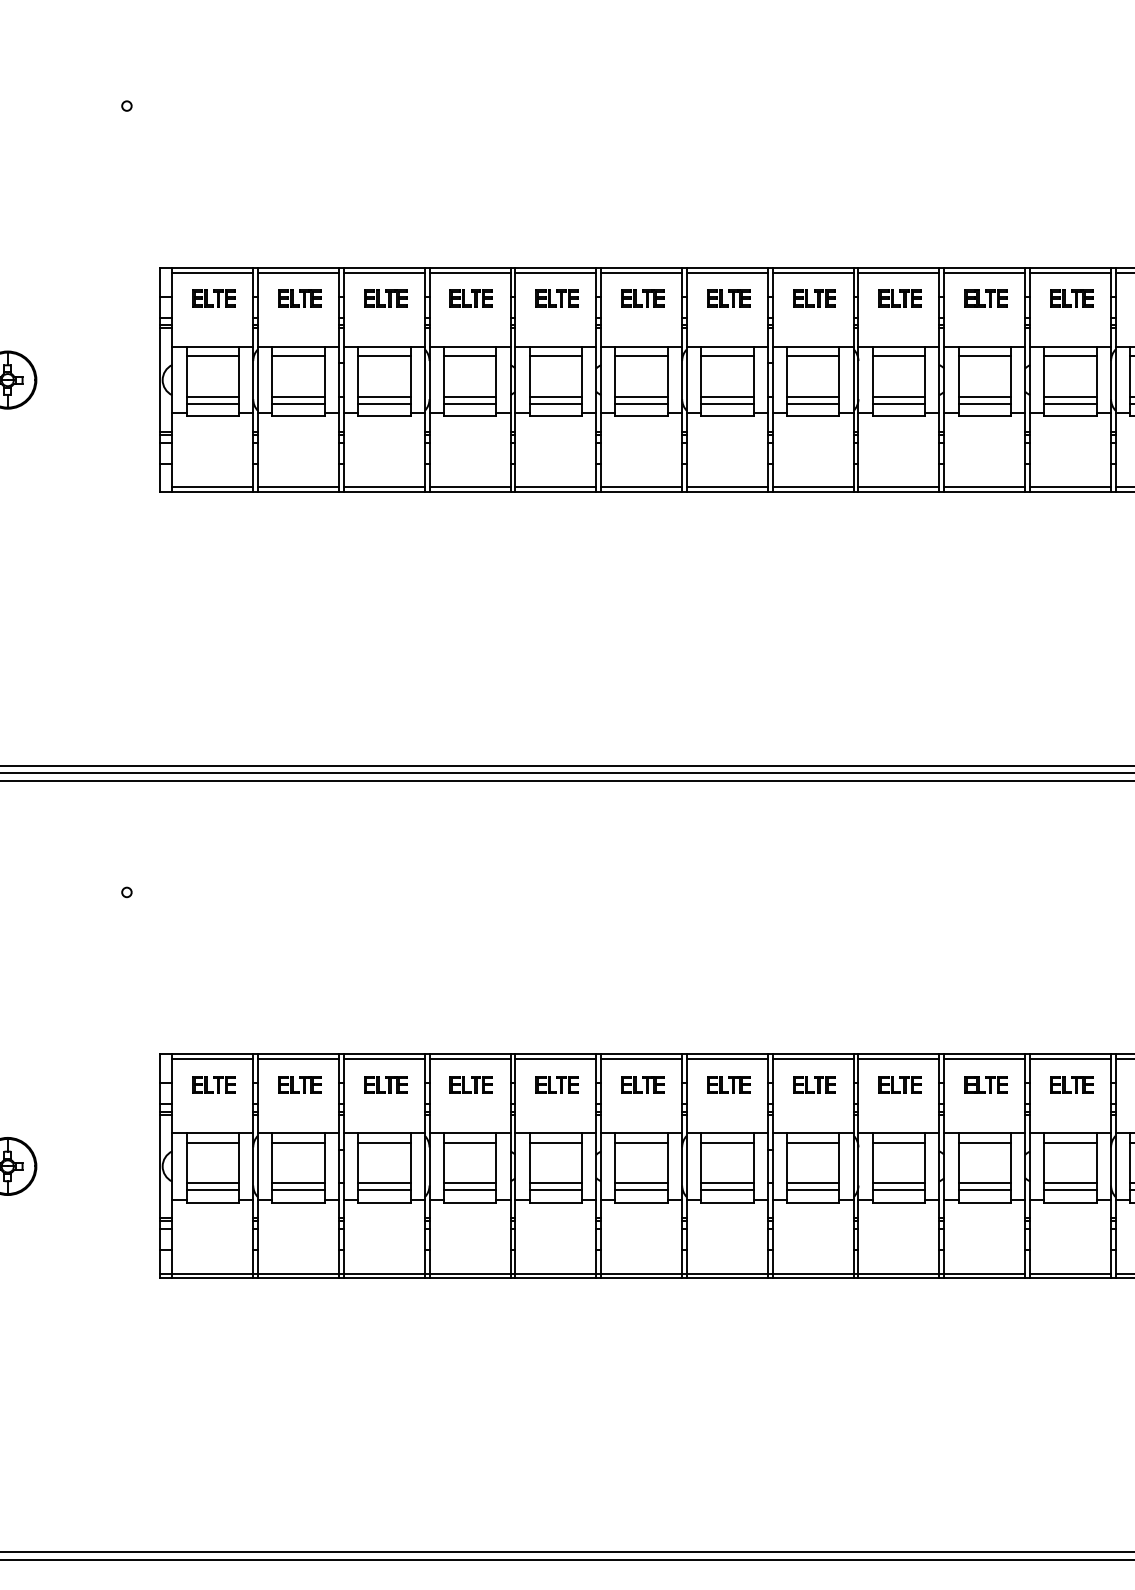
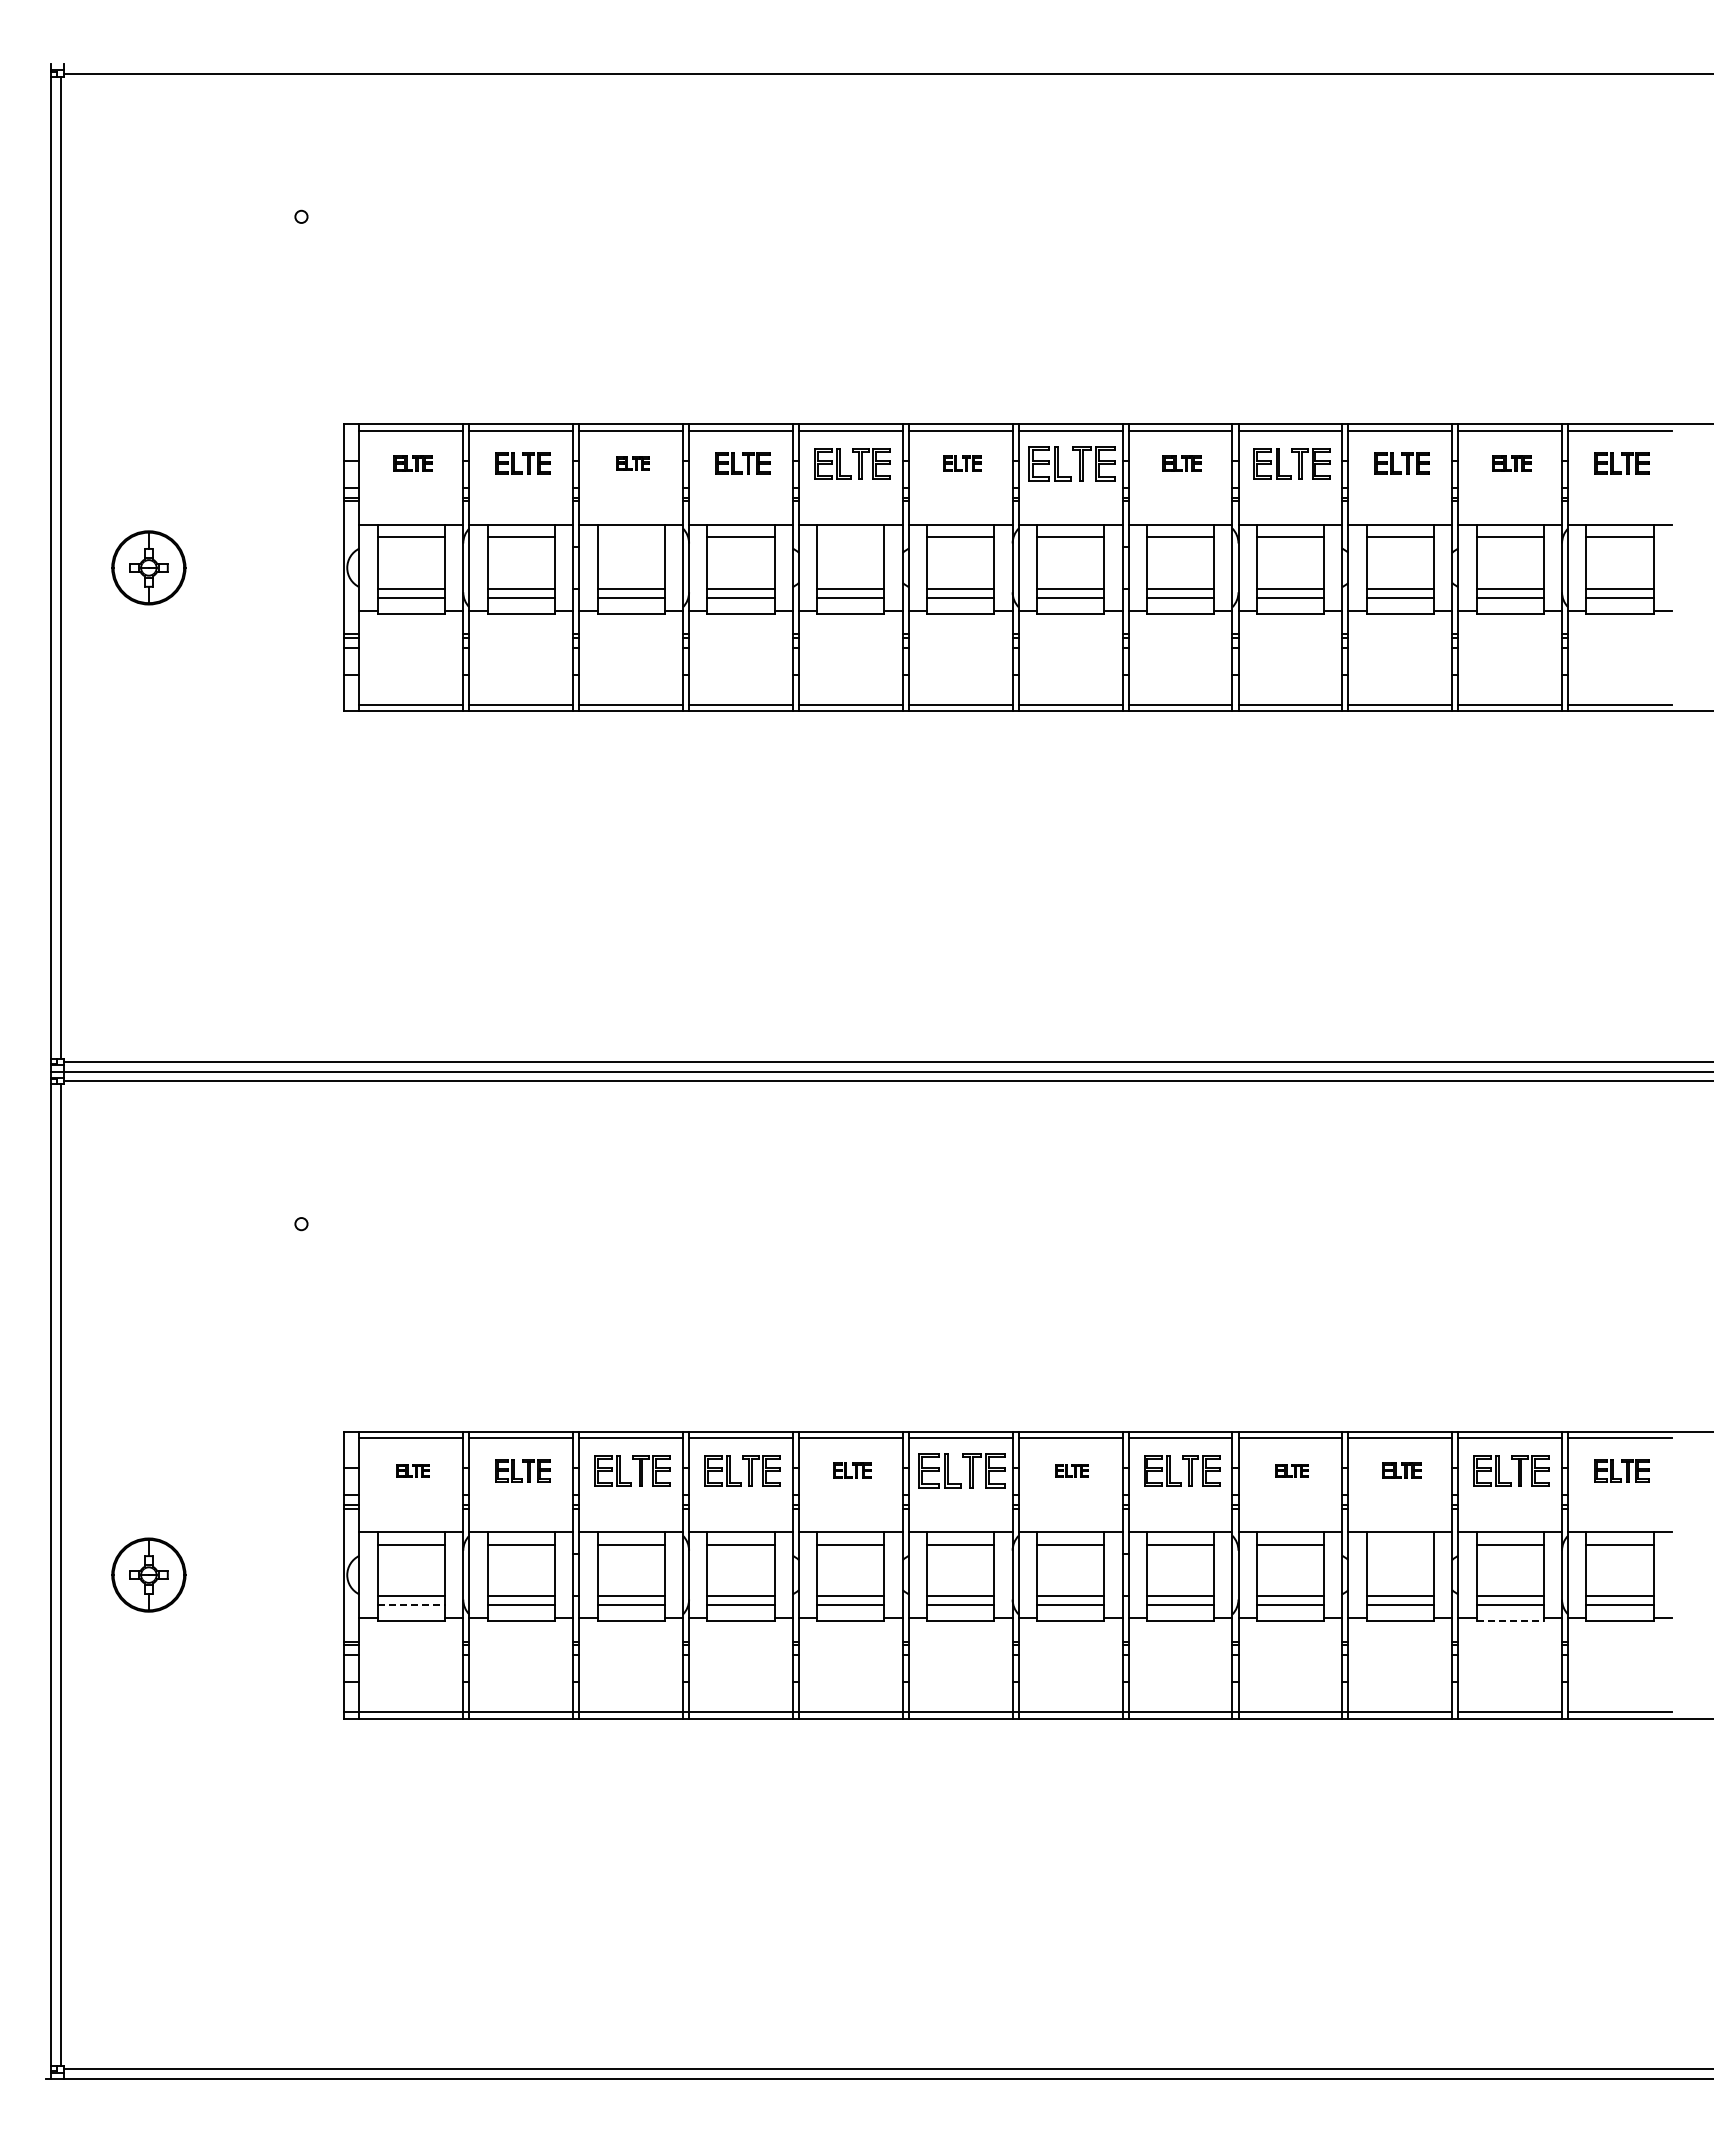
part: (213, 298) -> (412, 463), size x0.7
part: (385, 298) -> (632, 463), size x0.6
part: (557, 298) -> (852, 463), size x1.4
part: (642, 298) -> (962, 463), size x0.7
part: (728, 298) -> (1071, 463), size x1.6
part: (813, 298) -> (1181, 463), size x0.7
part: (899, 298) -> (1291, 463), size x1.4
part: (1071, 298) -> (1511, 463), size x0.7
line: (383, 356) -> (630, 537), removed
line: (555, 356) -> (850, 537), removed
part: (213, 1084) -> (412, 1470), size x0.6
part: (385, 1084) -> (632, 1470), size x1.4
part: (471, 1084) -> (742, 1470), size x1.4
part: (557, 1084) -> (852, 1470), size x0.7
part: (642, 1084) -> (962, 1470), size x1.6
part: (728, 1084) -> (1071, 1470), size x0.6
part: (813, 1084) -> (1181, 1470), size x1.4
part: (899, 1084) -> (1291, 1470), size x0.6
part: (985, 1084) -> (1401, 1470), size x0.7
part: (1071, 1084) -> (1511, 1470), size x1.4
line: (984, 1142) -> (1399, 1544), removed
line: (212, 1190) -> (411, 1605), solid -> dashed
line: (1070, 1202) -> (1510, 1621), solid -> dashed

